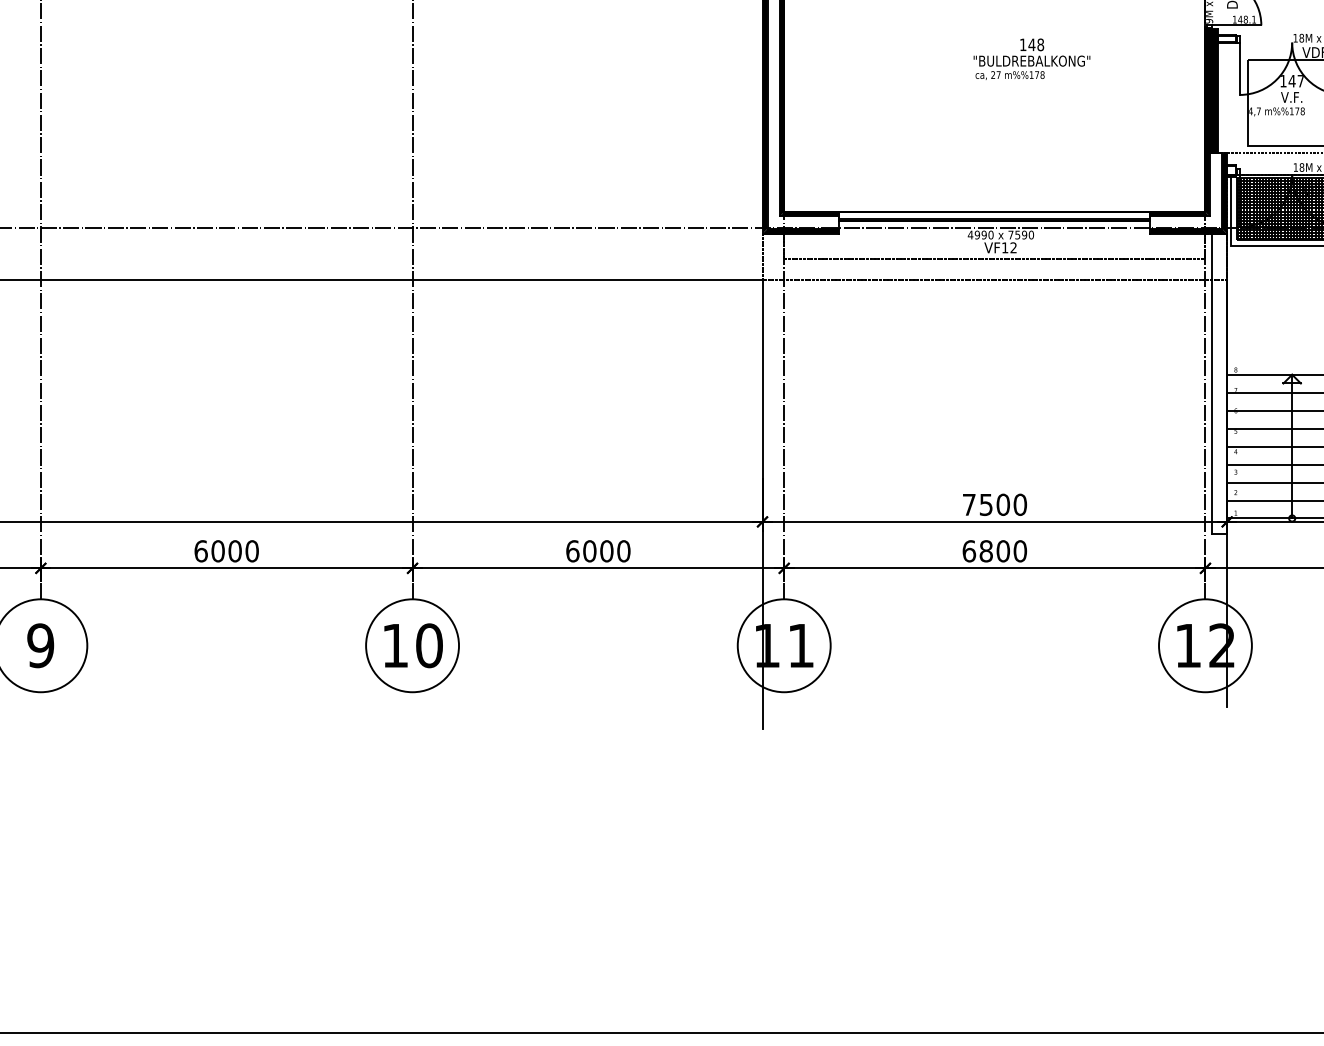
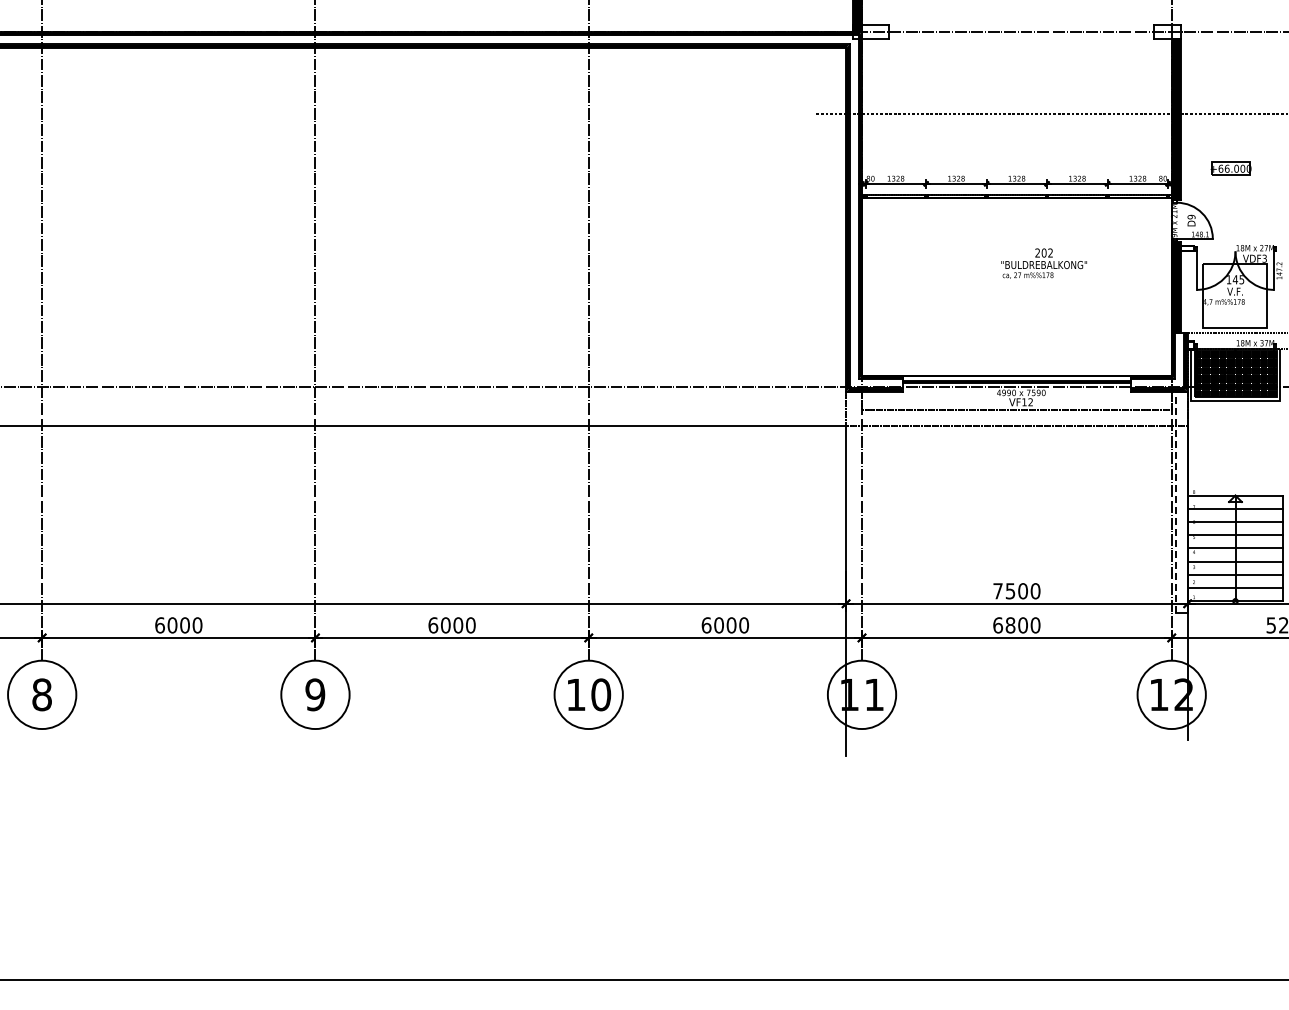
text: (1032, 44) -> (1044, 252), 148 -> 202
text: (1300, 80) -> (1241, 279), 147 -> 145
line: (1211, 382) -> (1176, 501), solid -> dashed

